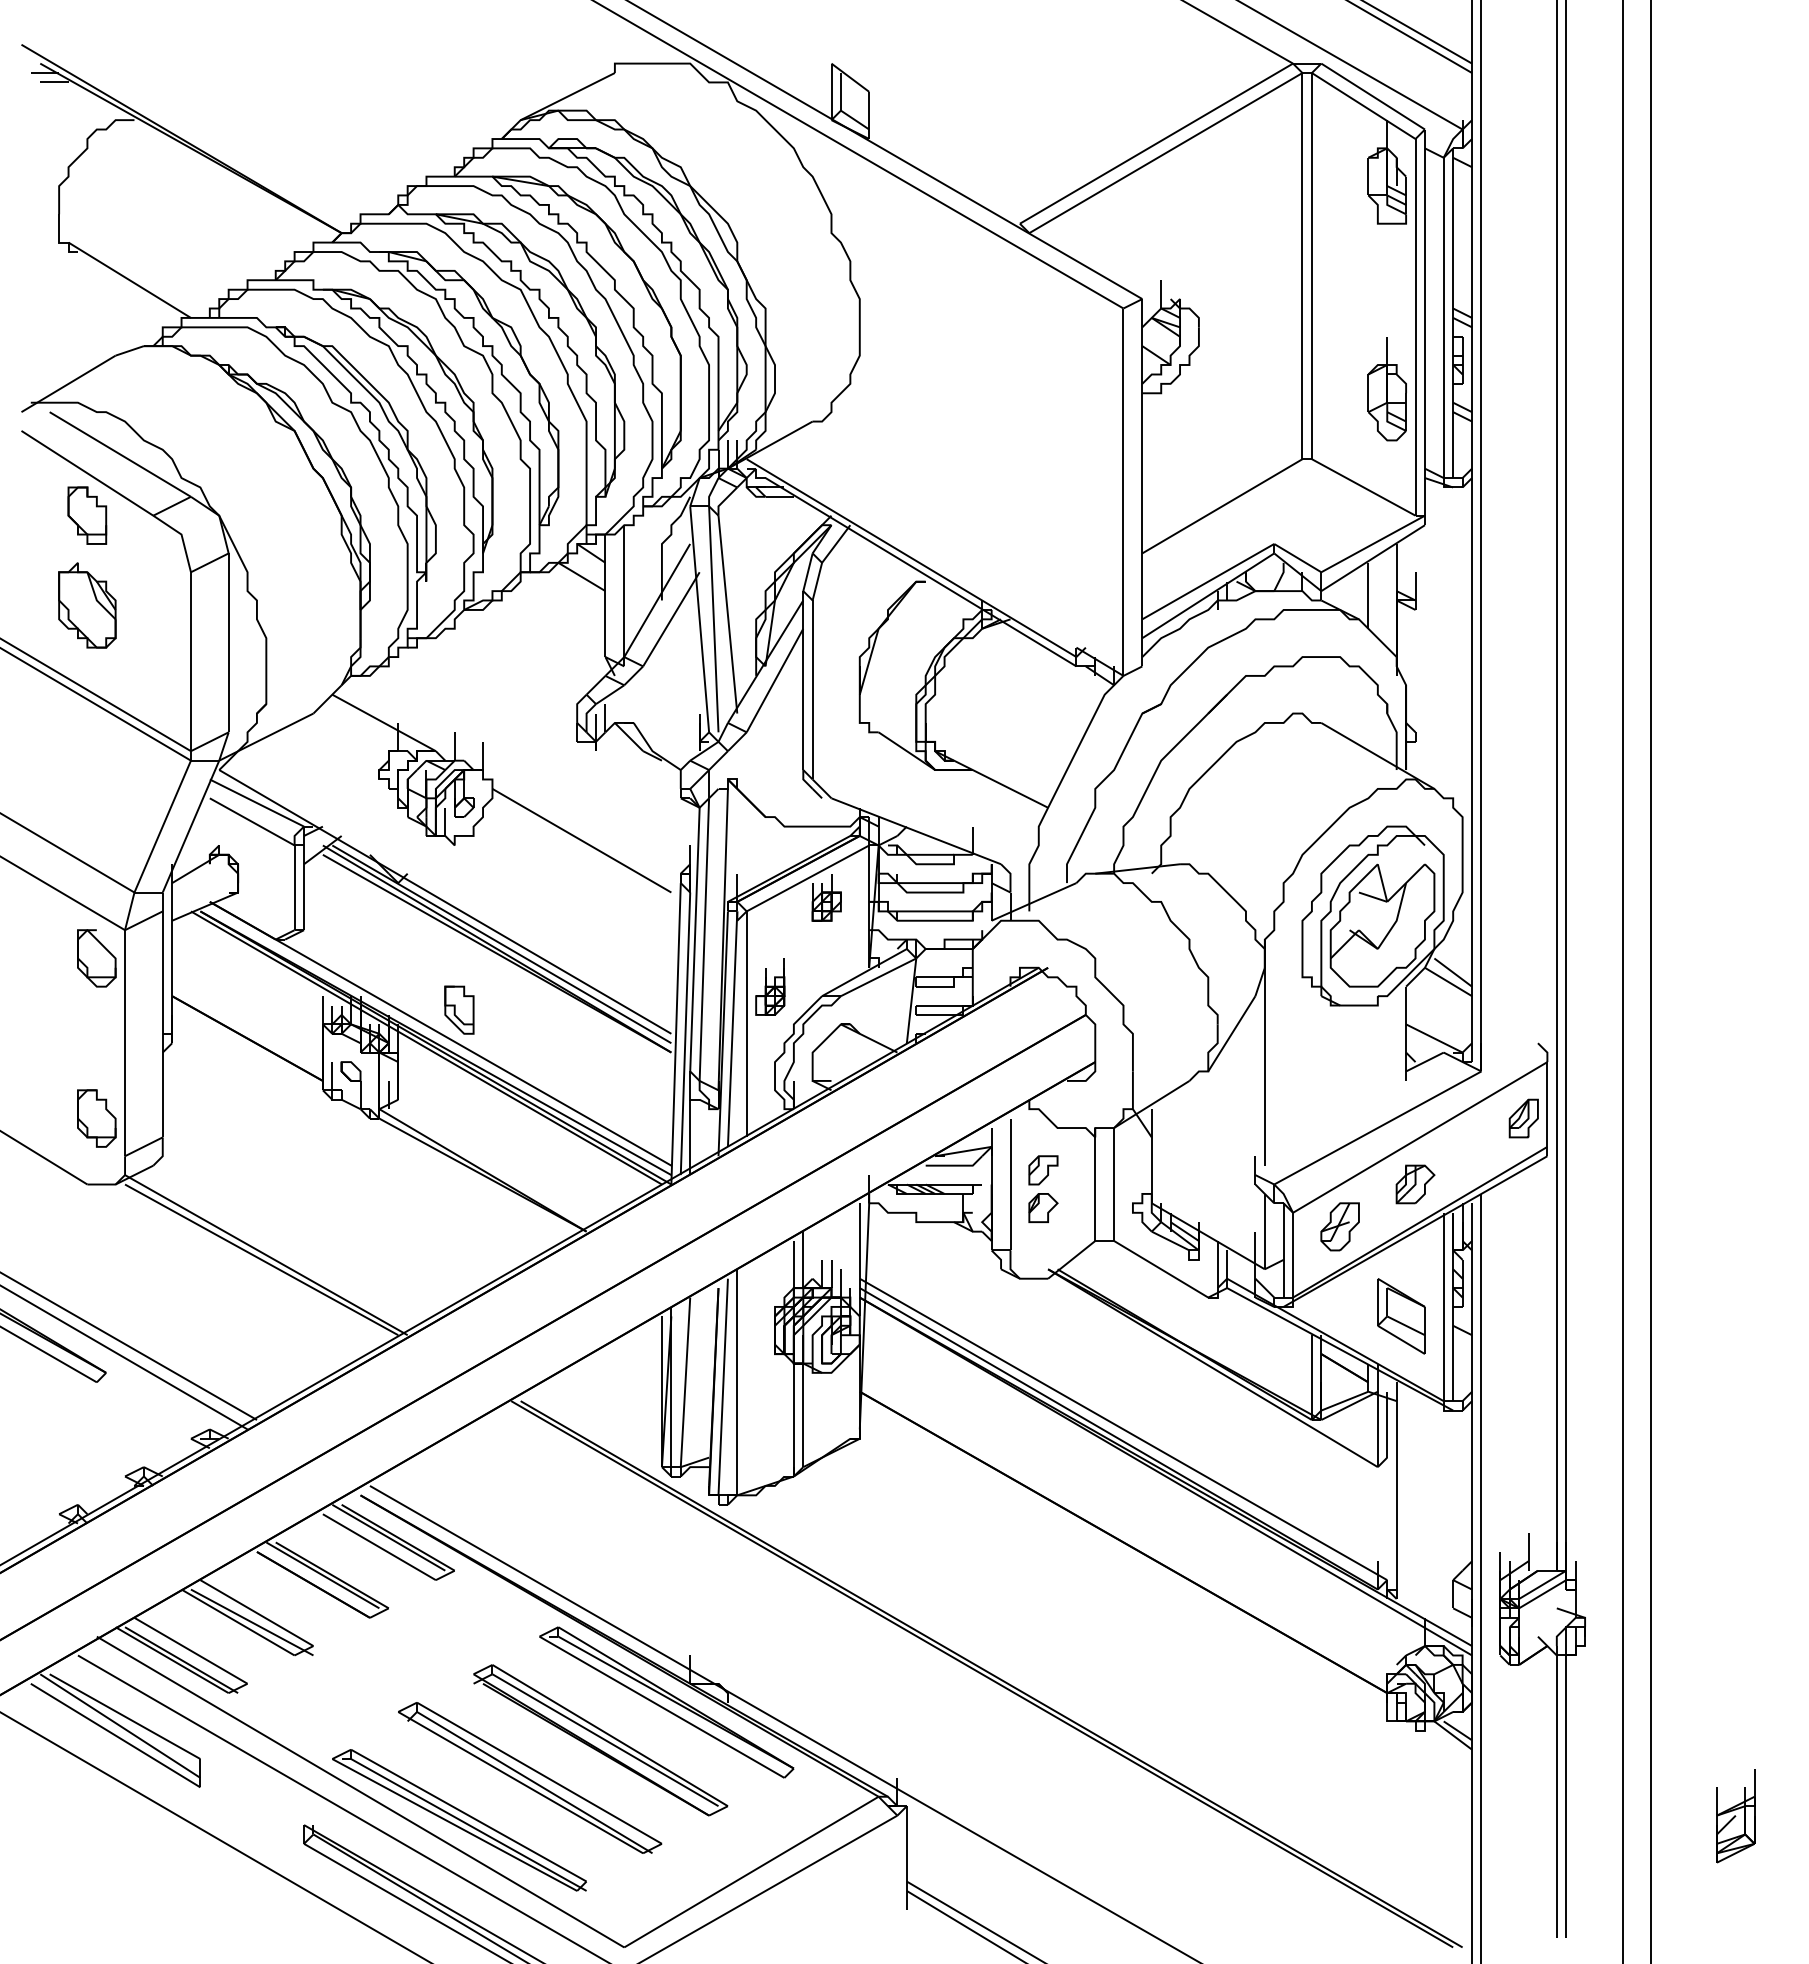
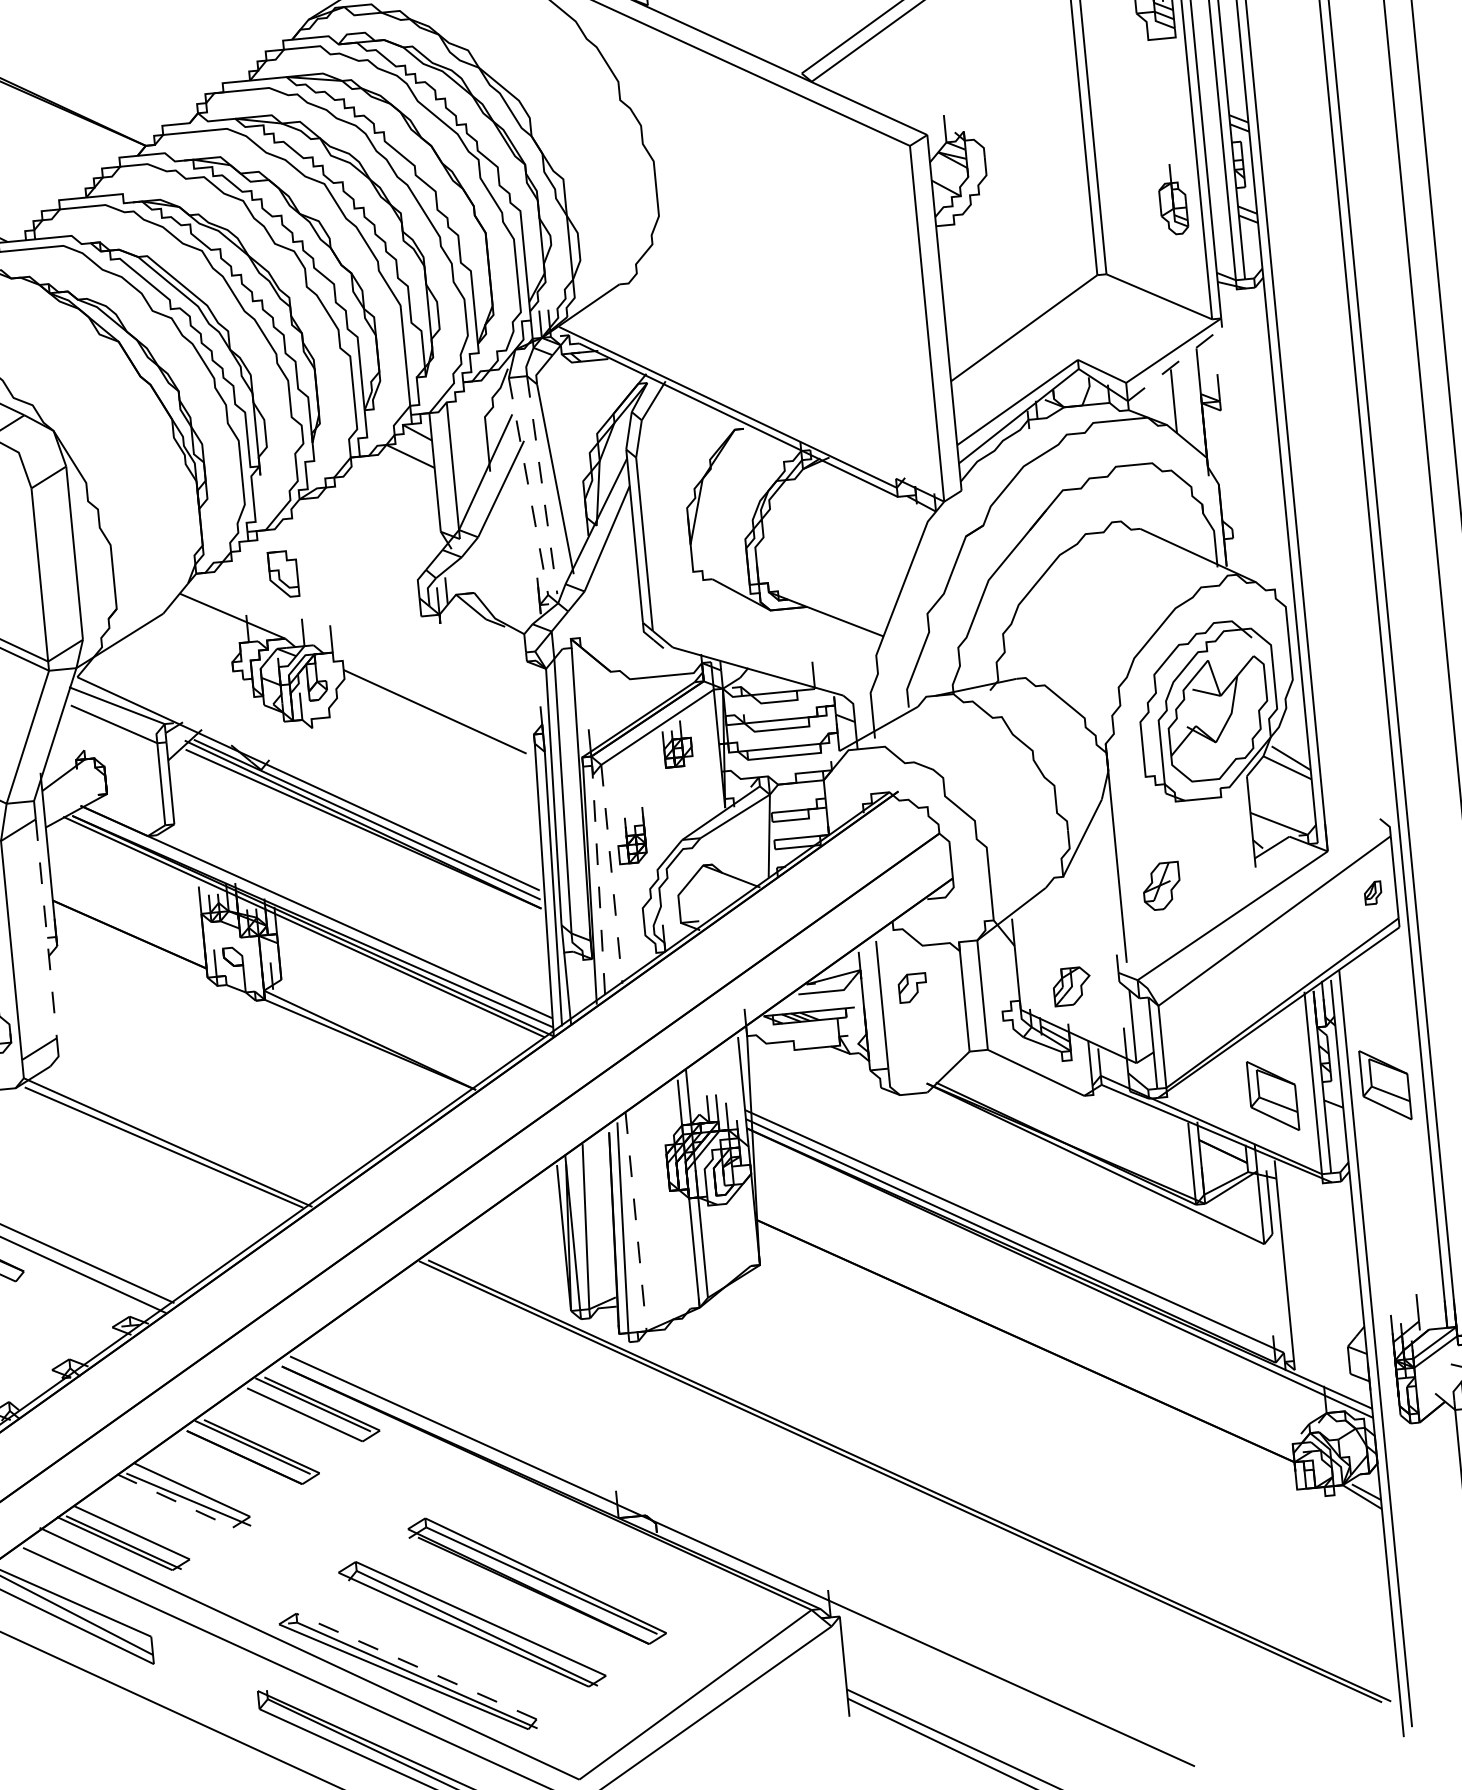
part: (1386, 389) -> (1172, 199), size x0.7
line: (1373, 557) -> (1175, 363), solid -> dashed
line: (699, 619) -> (528, 486), solid -> dashed
line: (713, 619) -> (541, 485), solid -> dashed
part: (459, 1009) -> (283, 573), moved
line: (162, 1024) -> (46, 928), solid -> dashed
line: (746, 1024) -> (611, 874), solid -> dashed
line: (732, 1029) -> (598, 880), solid -> dashed
part: (1523, 1118) -> (1372, 893), size x0.6
part: (1415, 1184) -> (1072, 986), moved
part: (1043, 1207) -> (916, 1023), removed
part: (1339, 1226) -> (1161, 886), moved
part: (1517, 1316) -> (1385, 1085), added
line: (737, 1382) -> (636, 1221), solid -> dashed
line: (238, 1622) -> (175, 1500), solid -> dashed
part: (666, 1702) -> (597, 1538), removed
line: (468, 1815) -> (416, 1666), solid -> dashed

